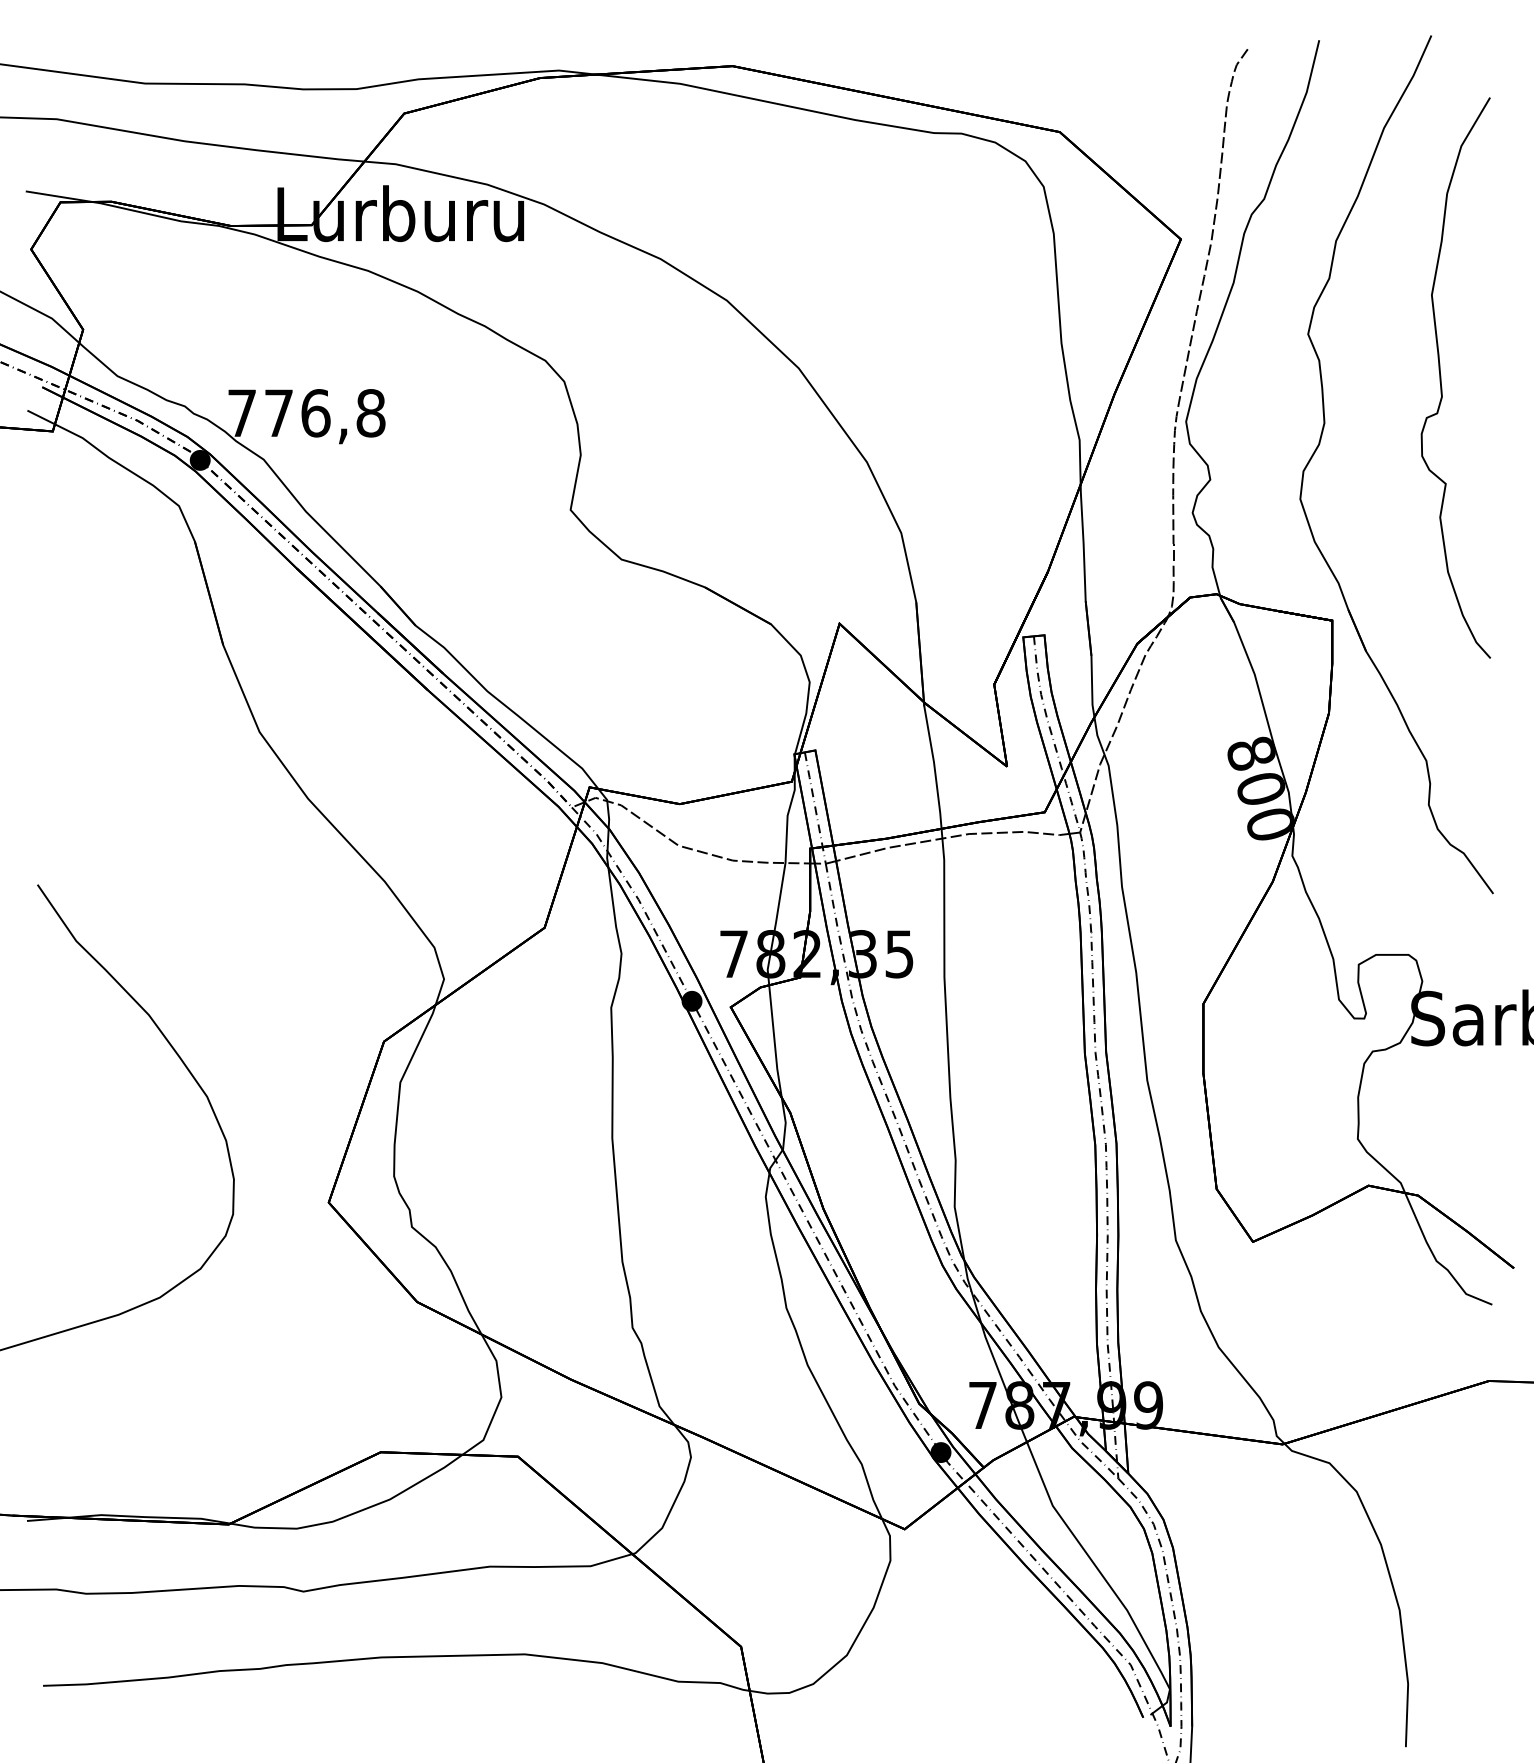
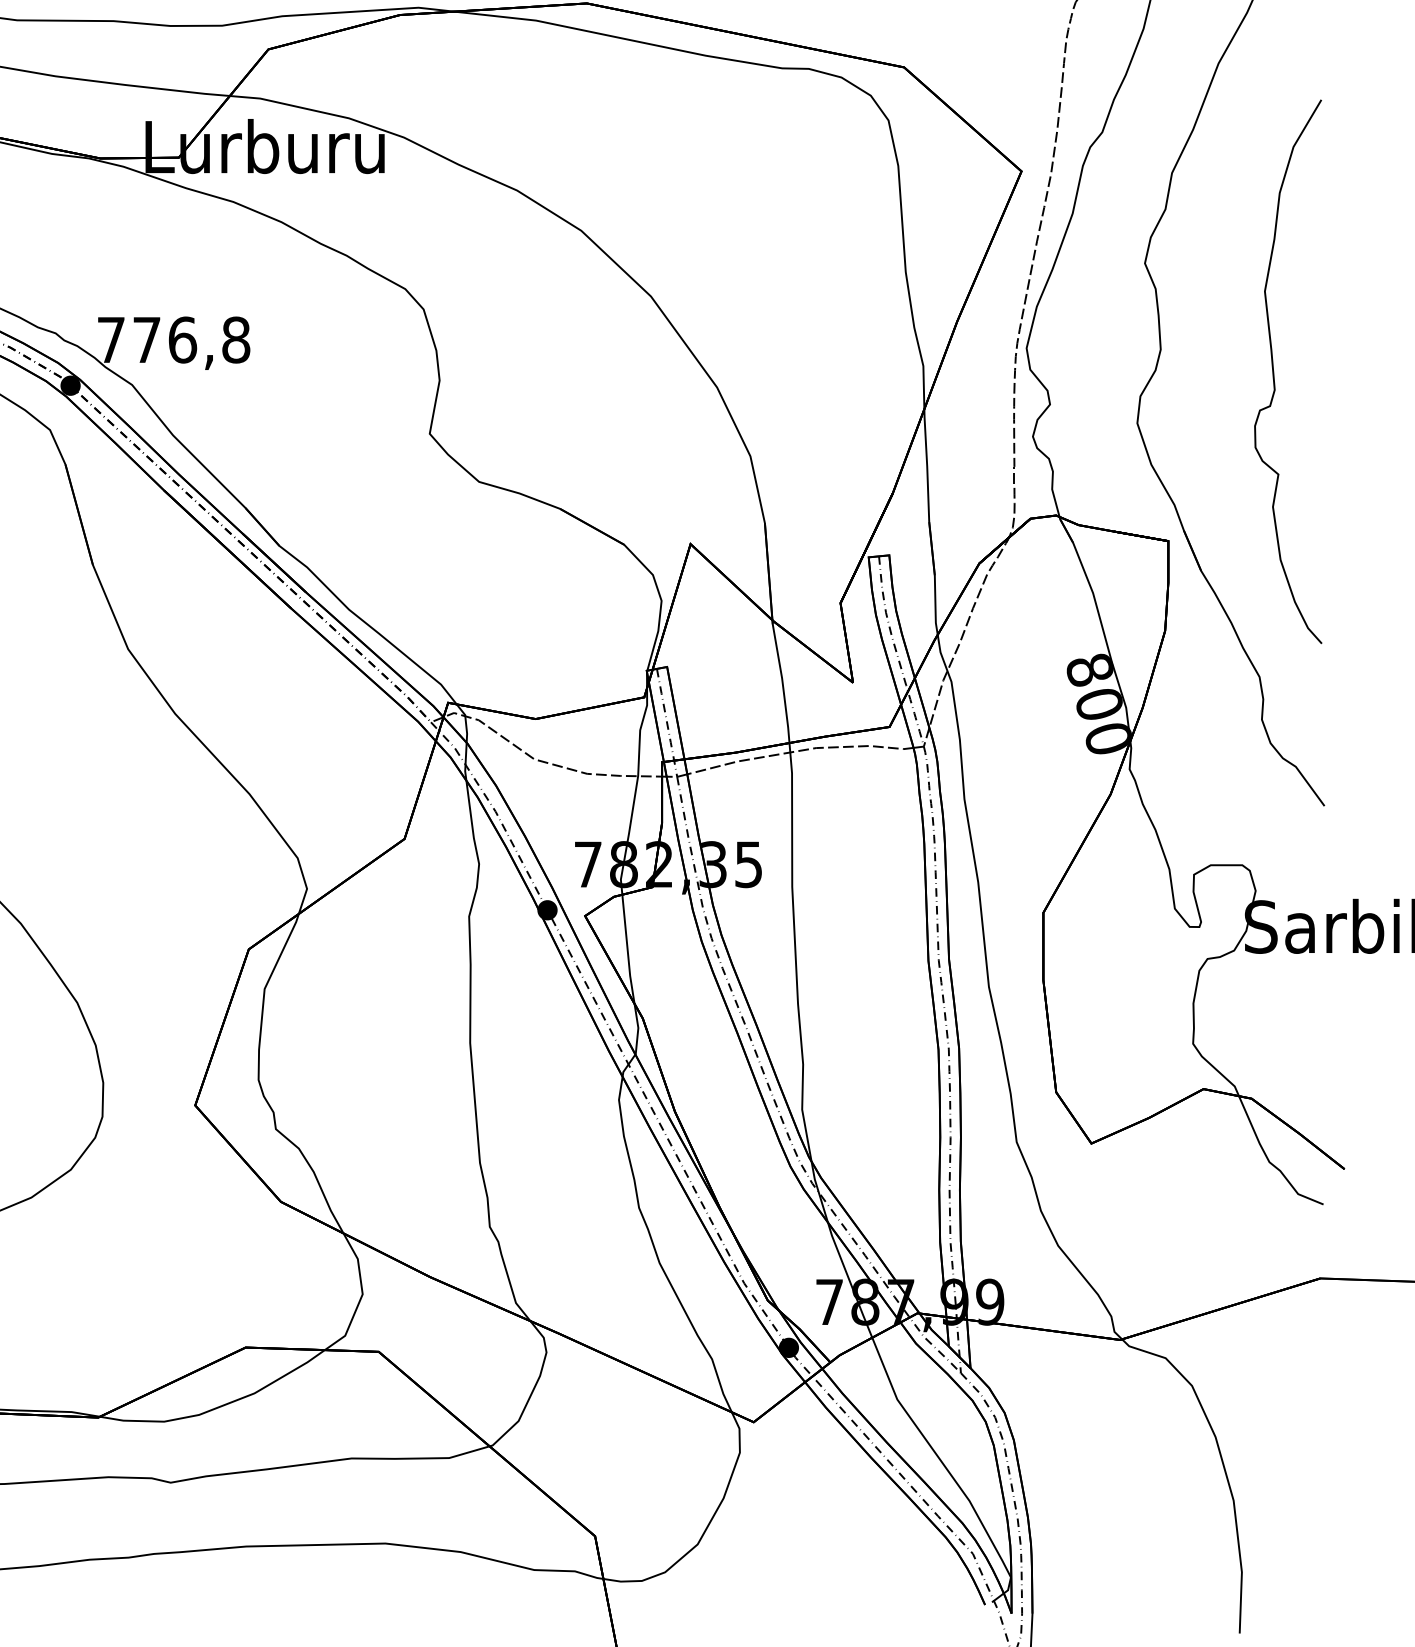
curve: (1441, 377) -> (1274, 371), moved

